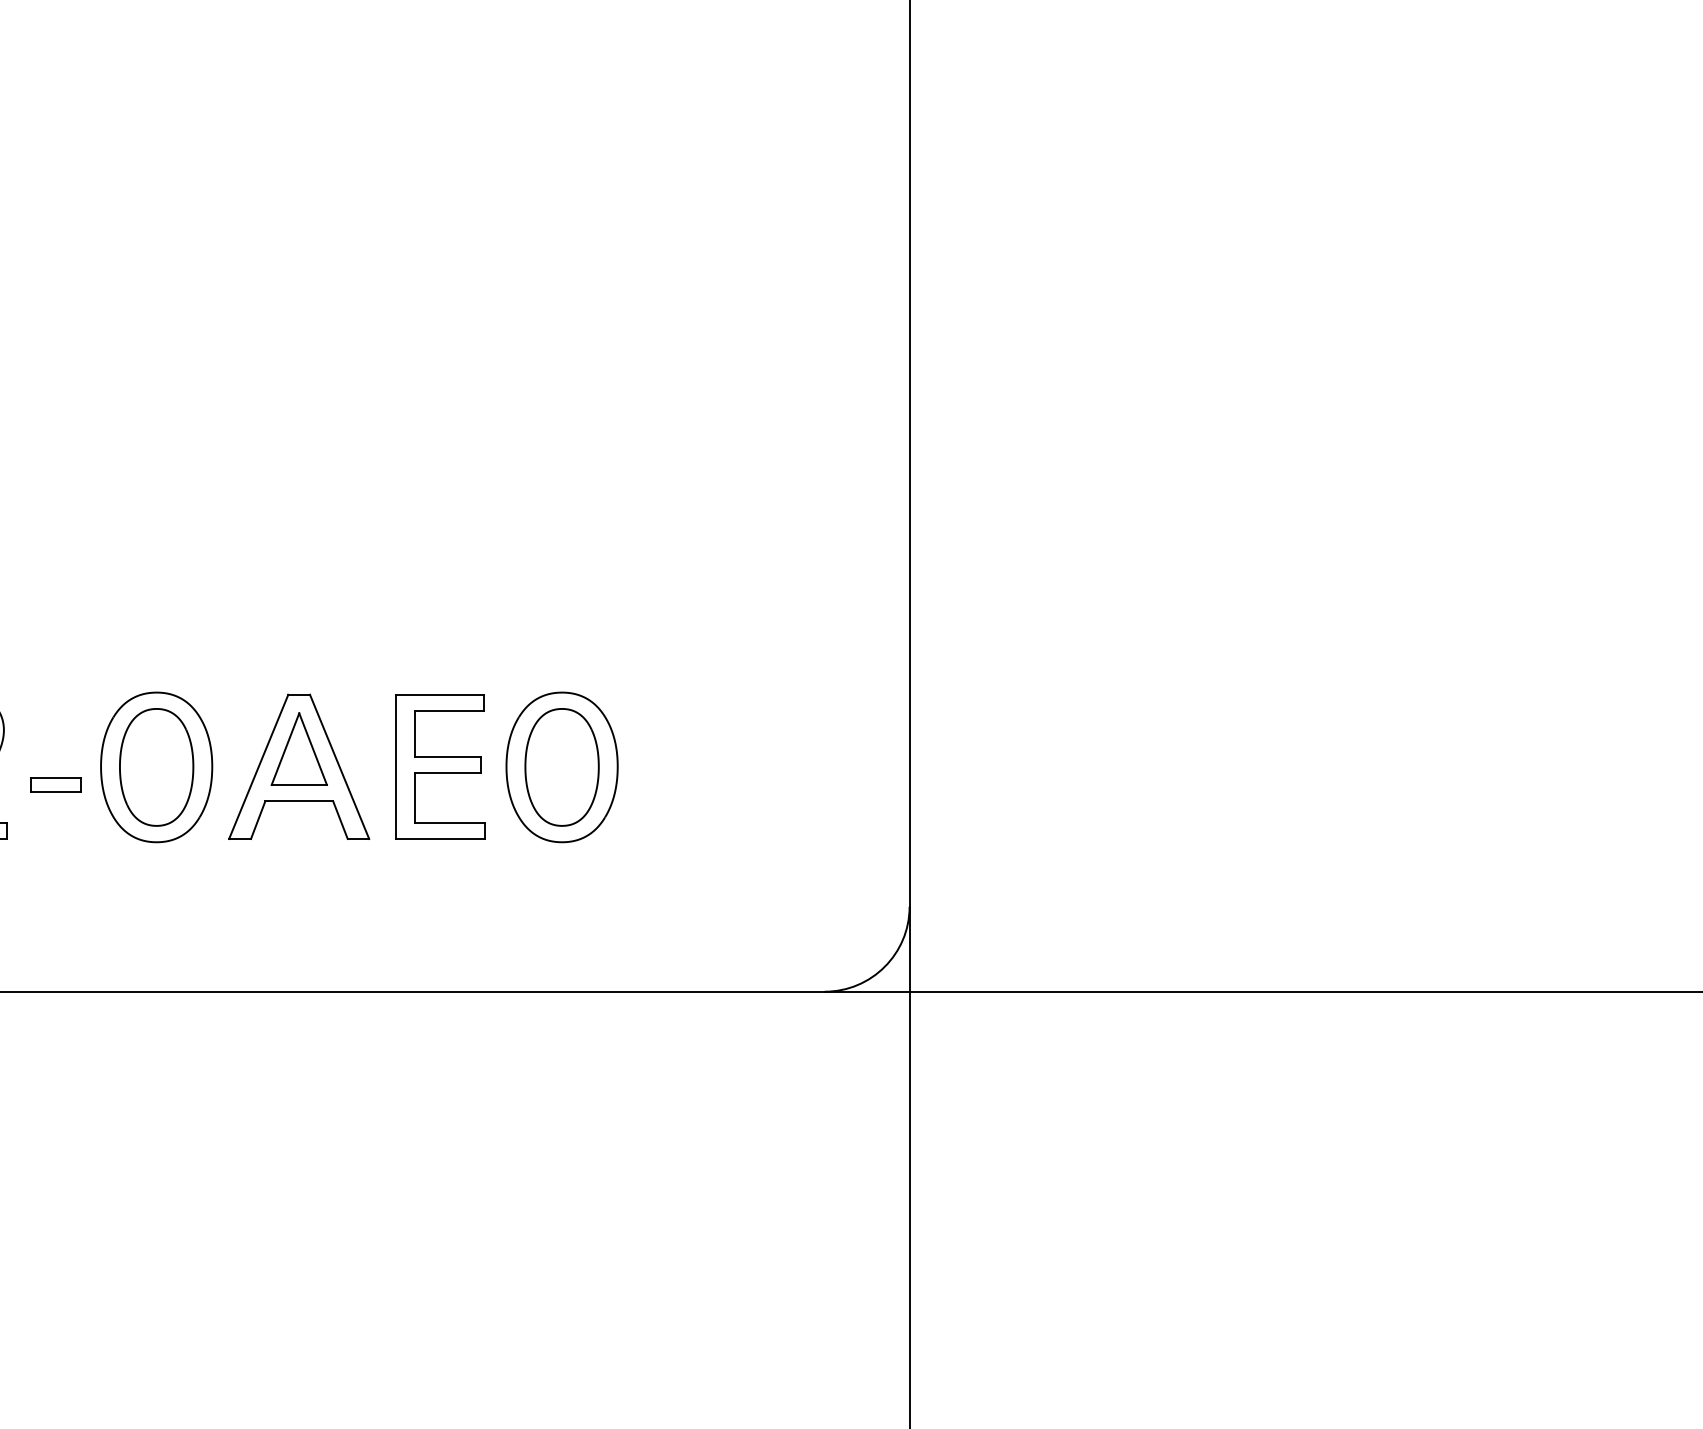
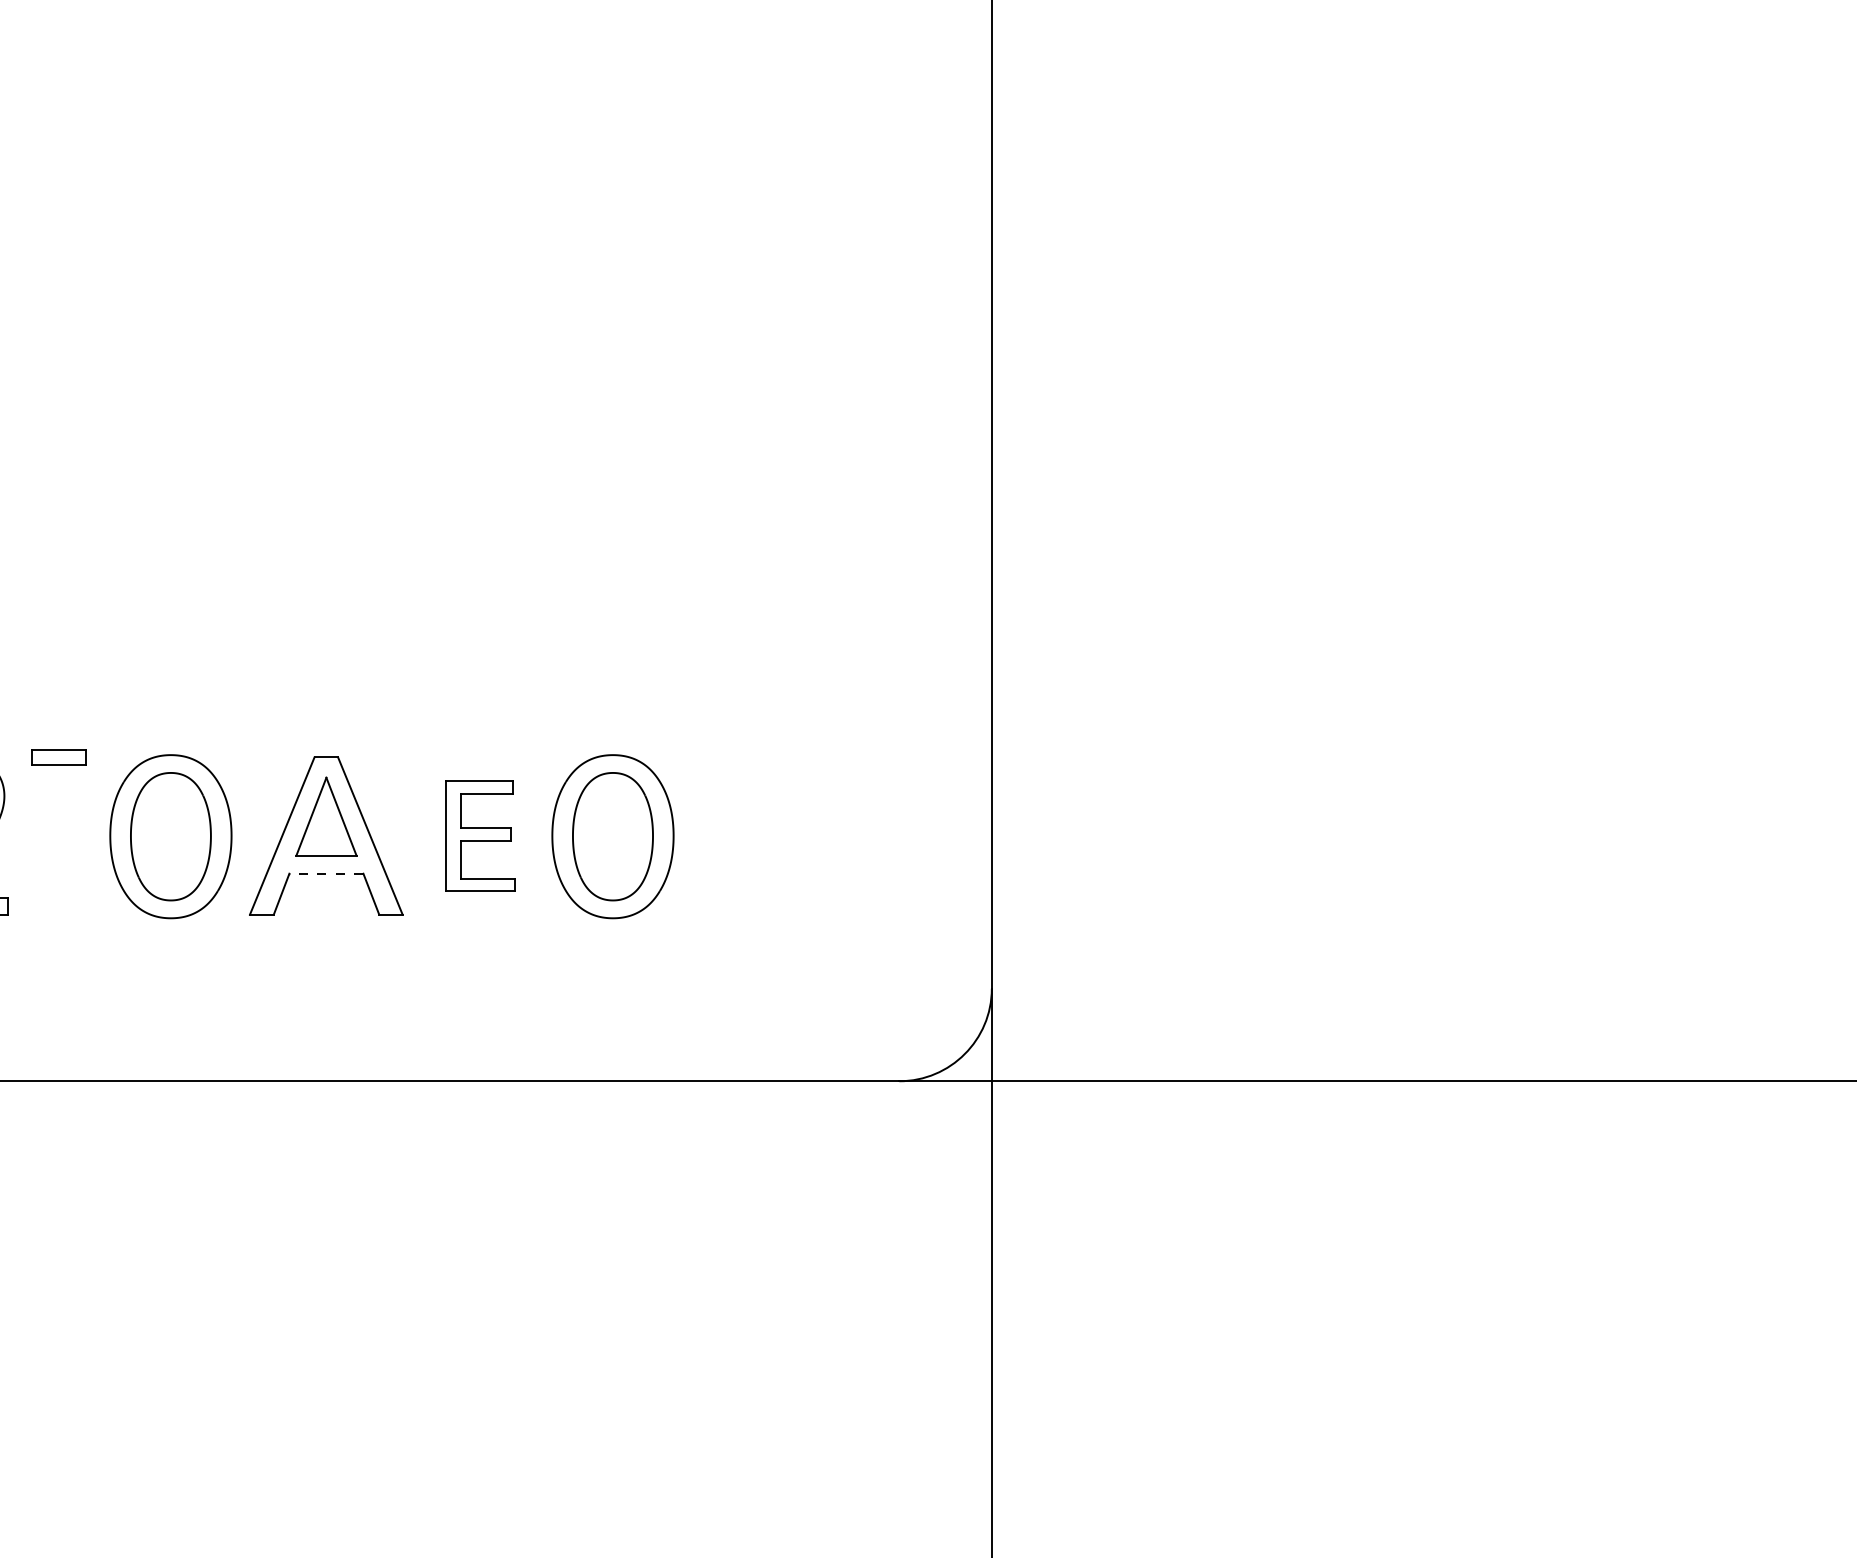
part: (439, 766) -> (479, 835), size x0.7
part: (55, 784) -> (58, 757), moved
line: (298, 801) -> (325, 873), solid -> dashed

